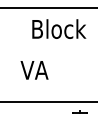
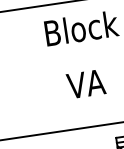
text: (34, 70) -> (86, 84), moved

